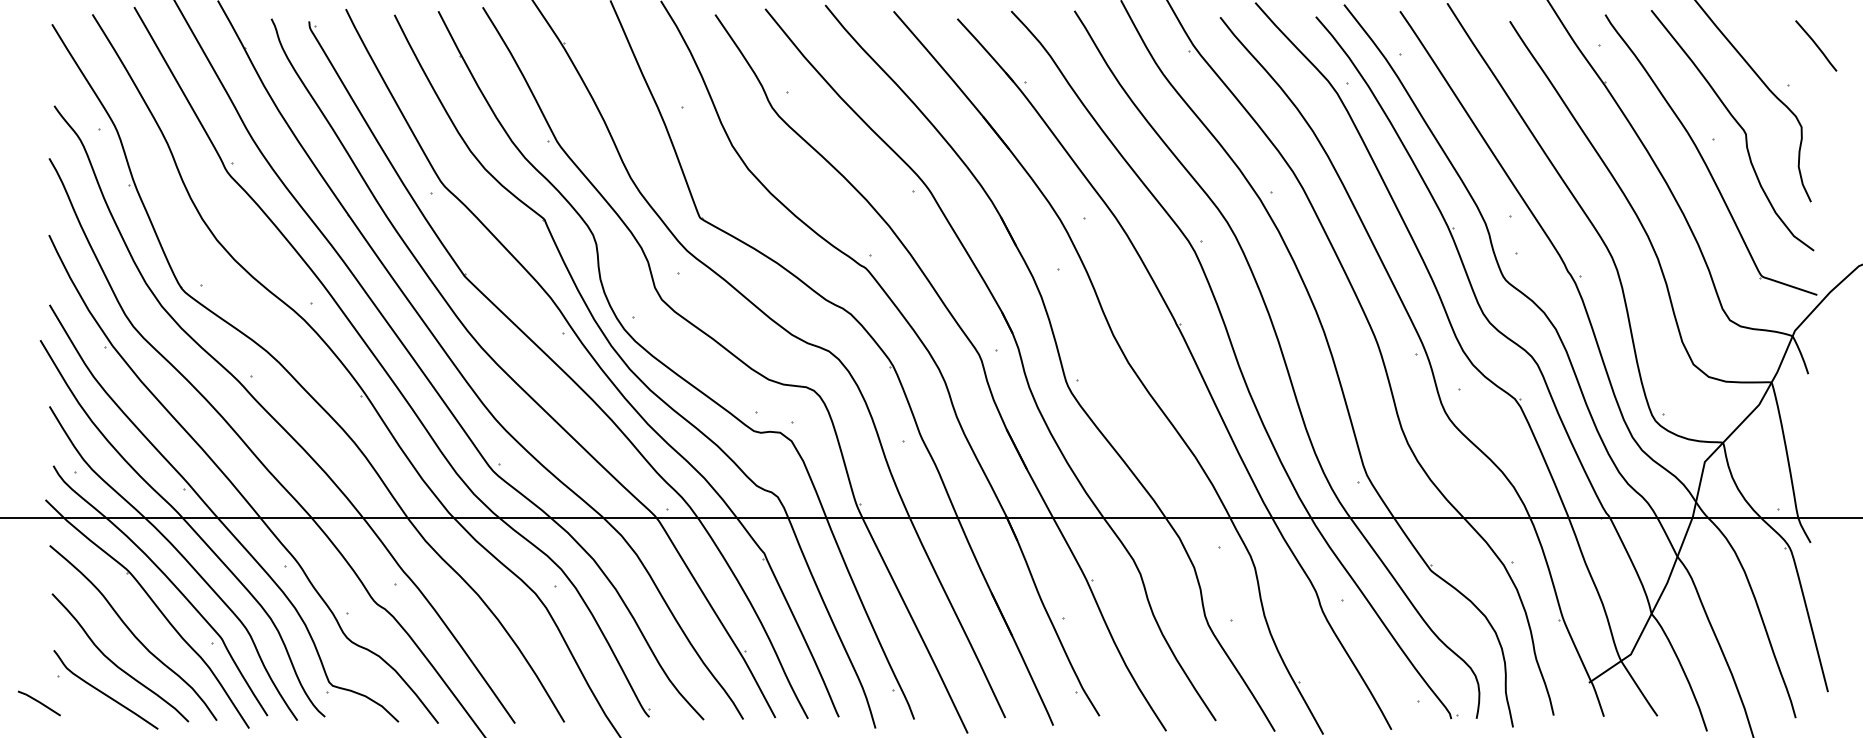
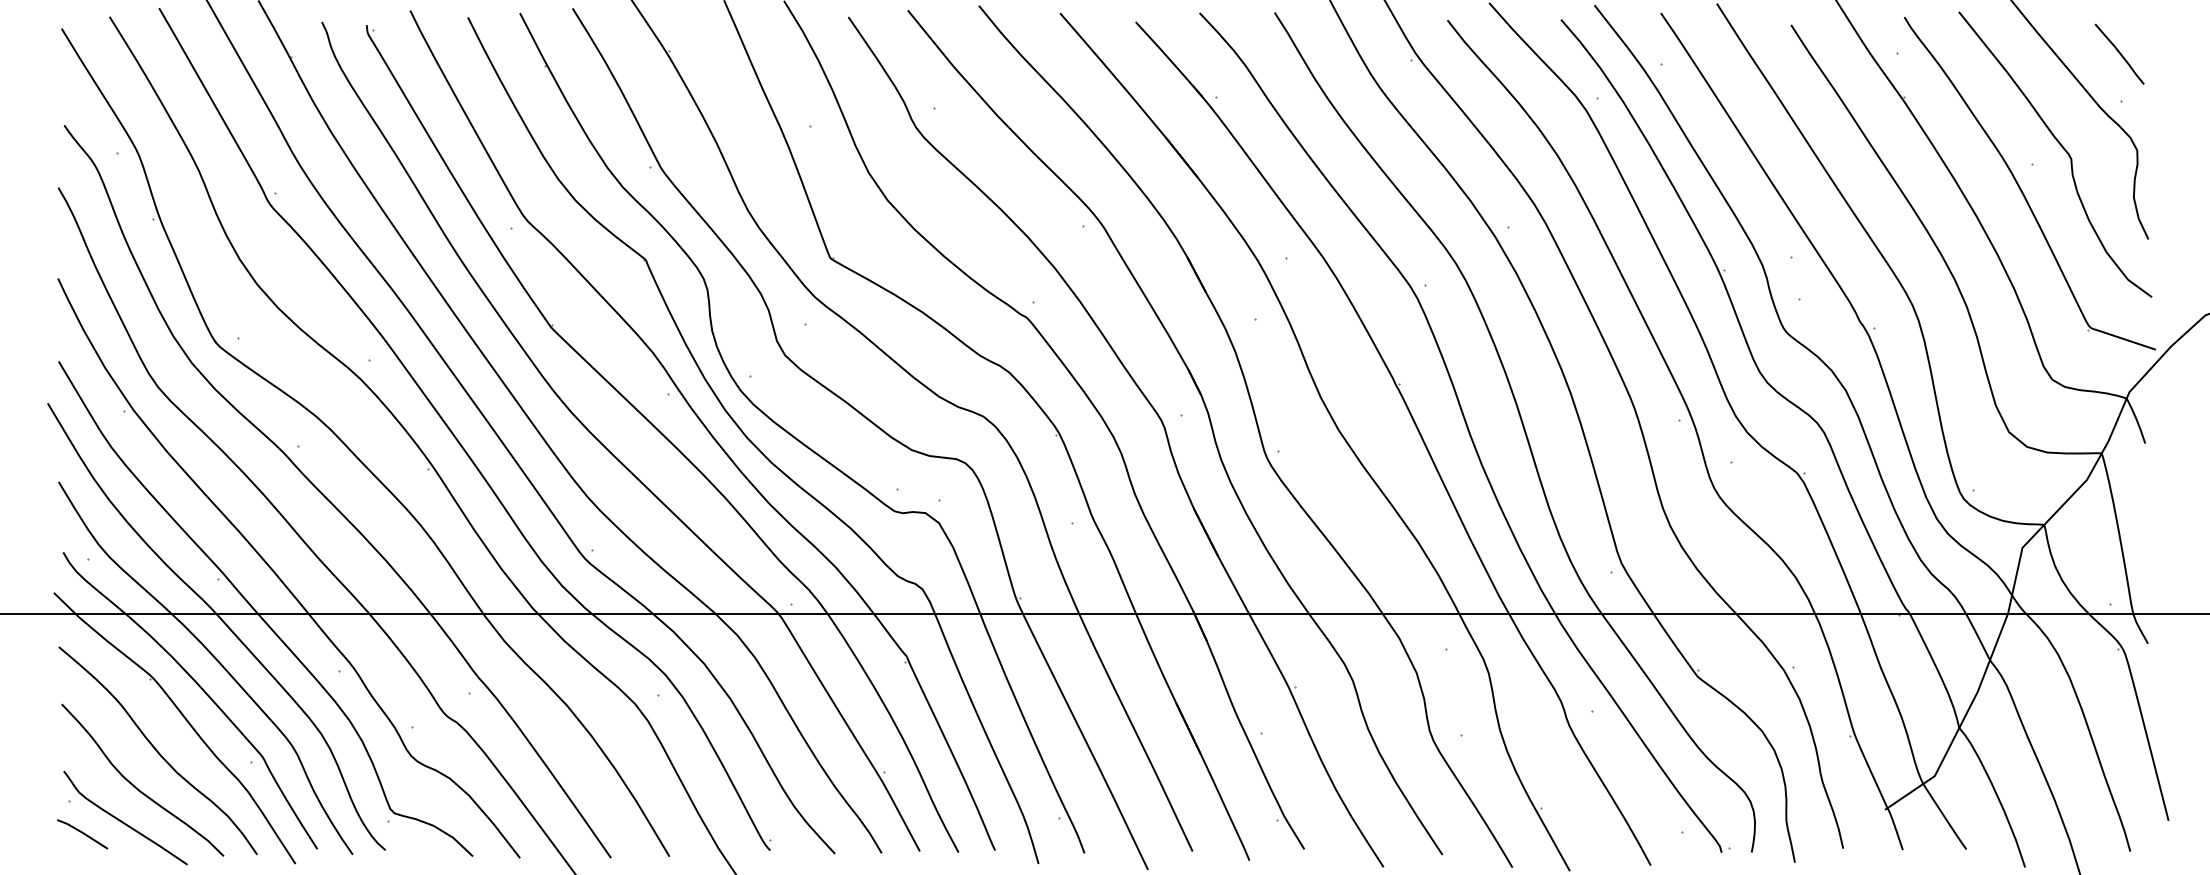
line: (1816, 45) -> (2119, 53), moved
line: (39, 702) -> (82, 833), moved

